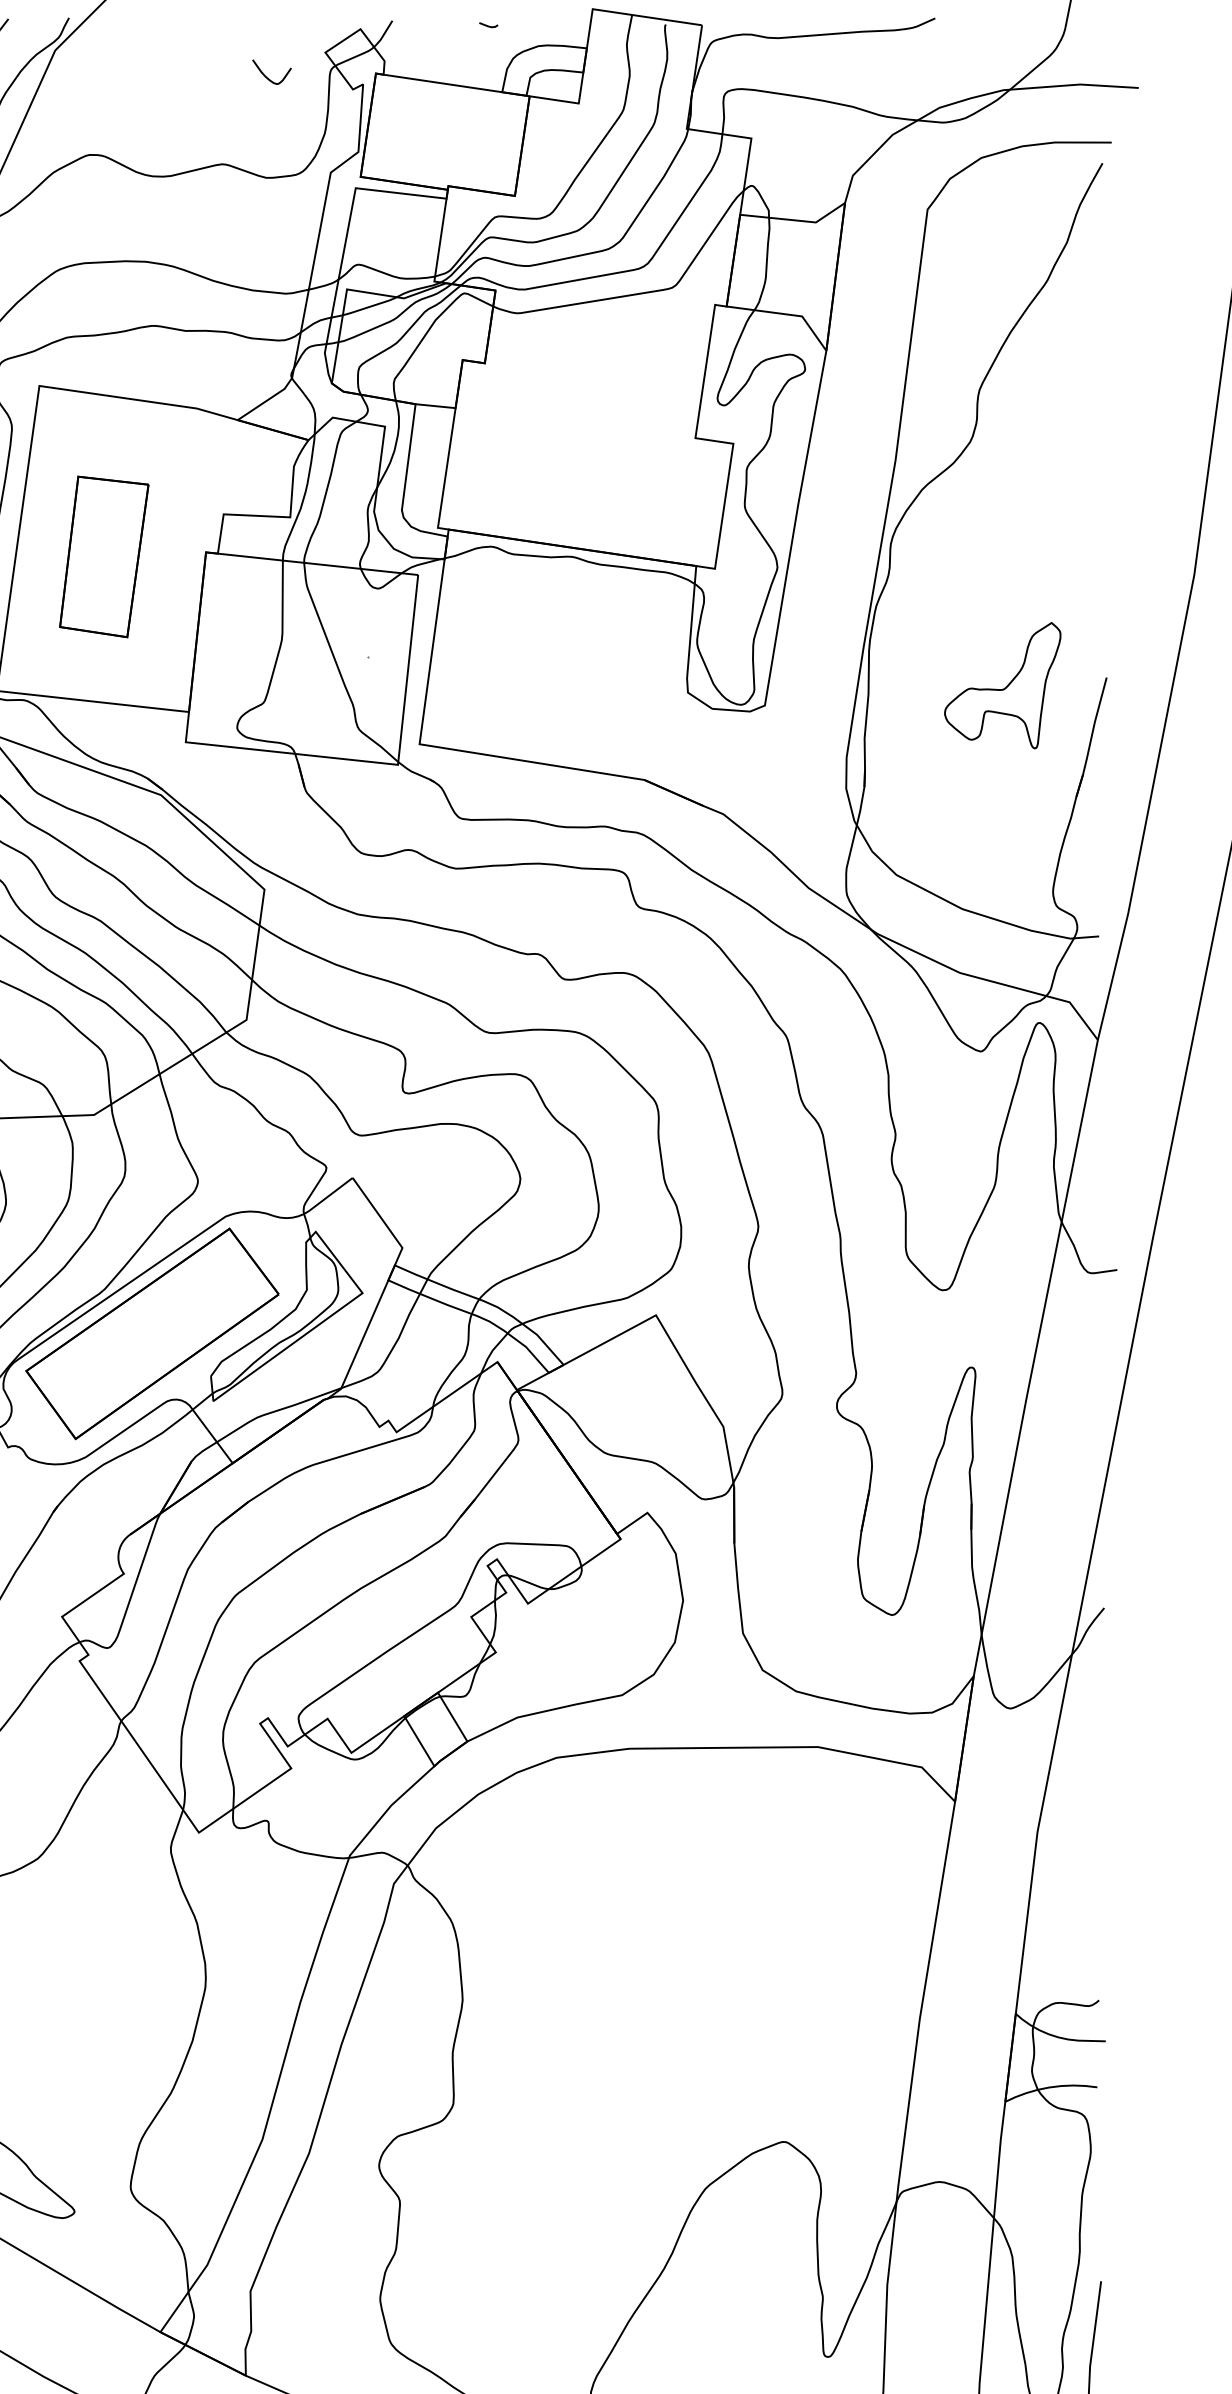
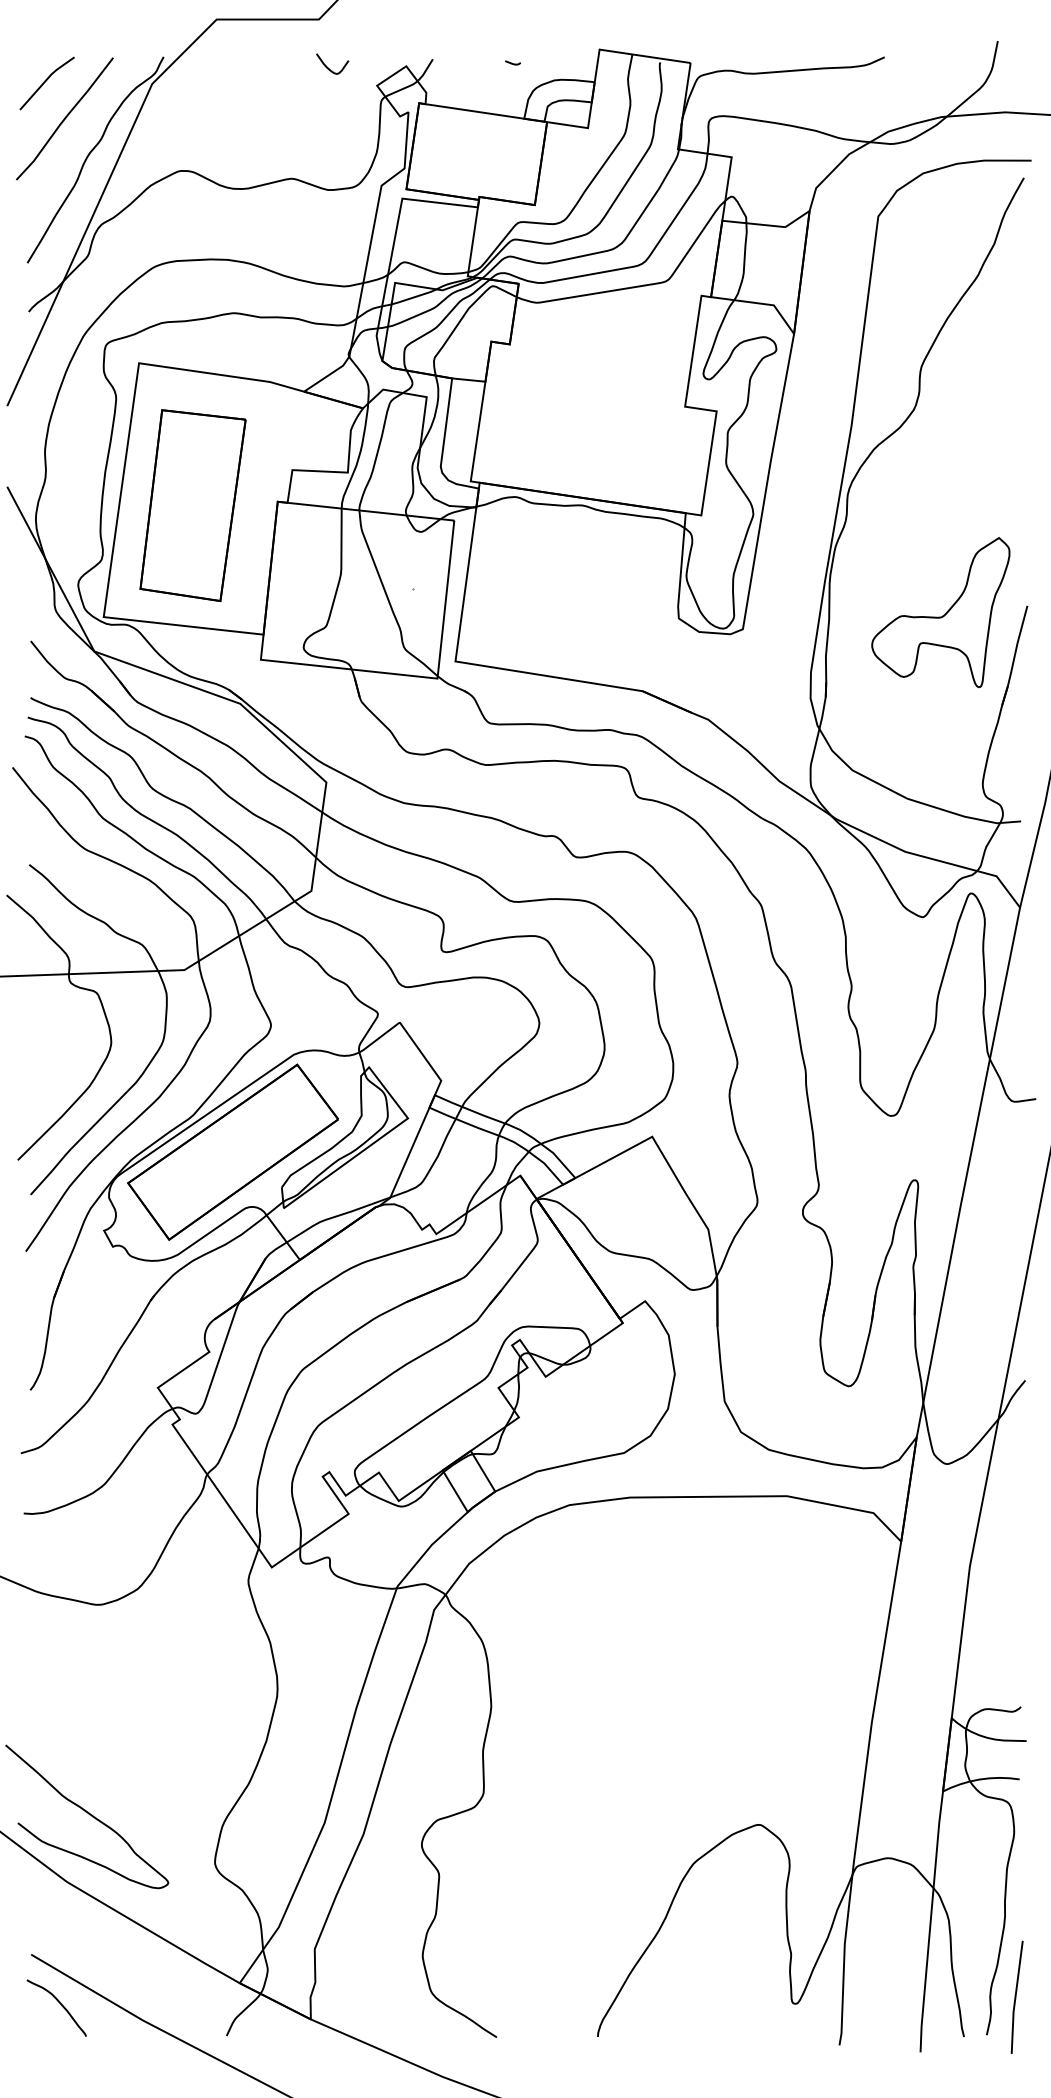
curve: (267, 76) -> (328, 67), moved
part: (103, 556) -> (192, 505), size x1.43
part: (1002, 685) -> (940, 612), size x1.43

